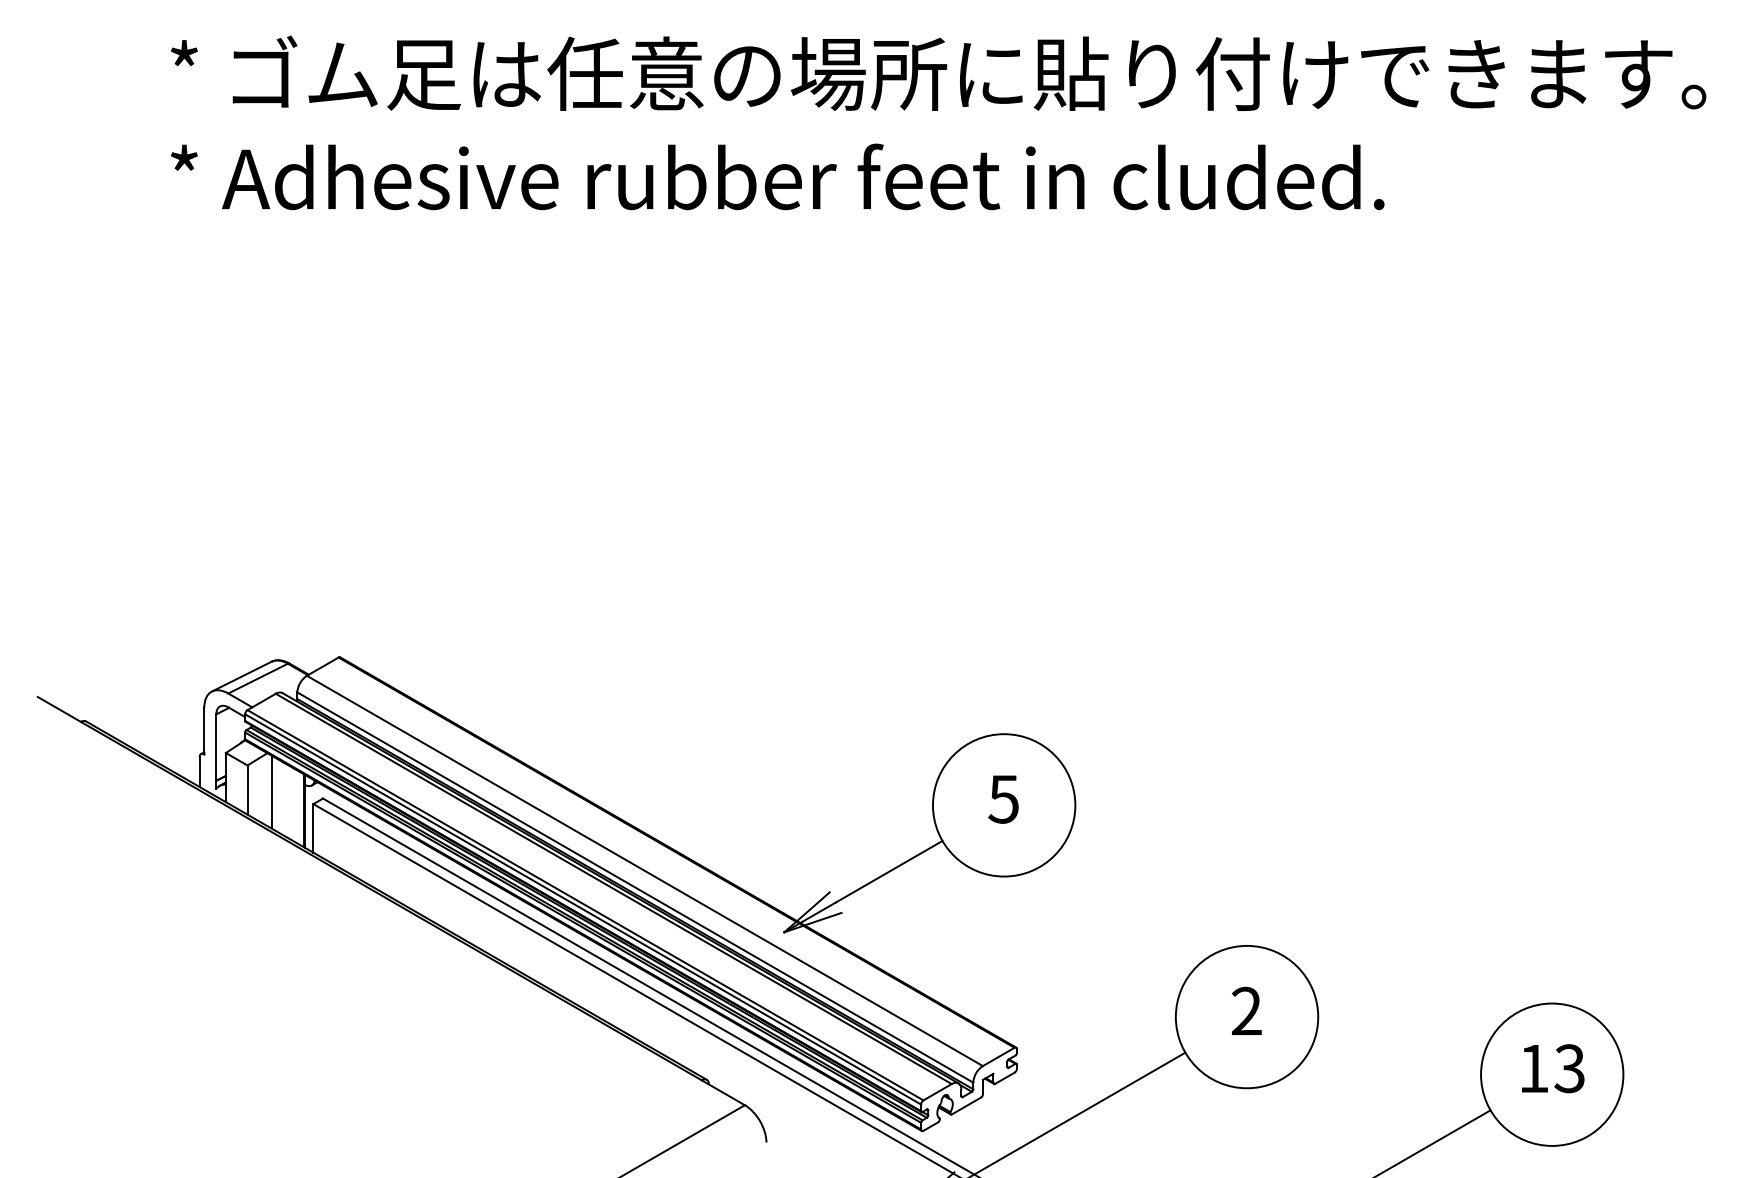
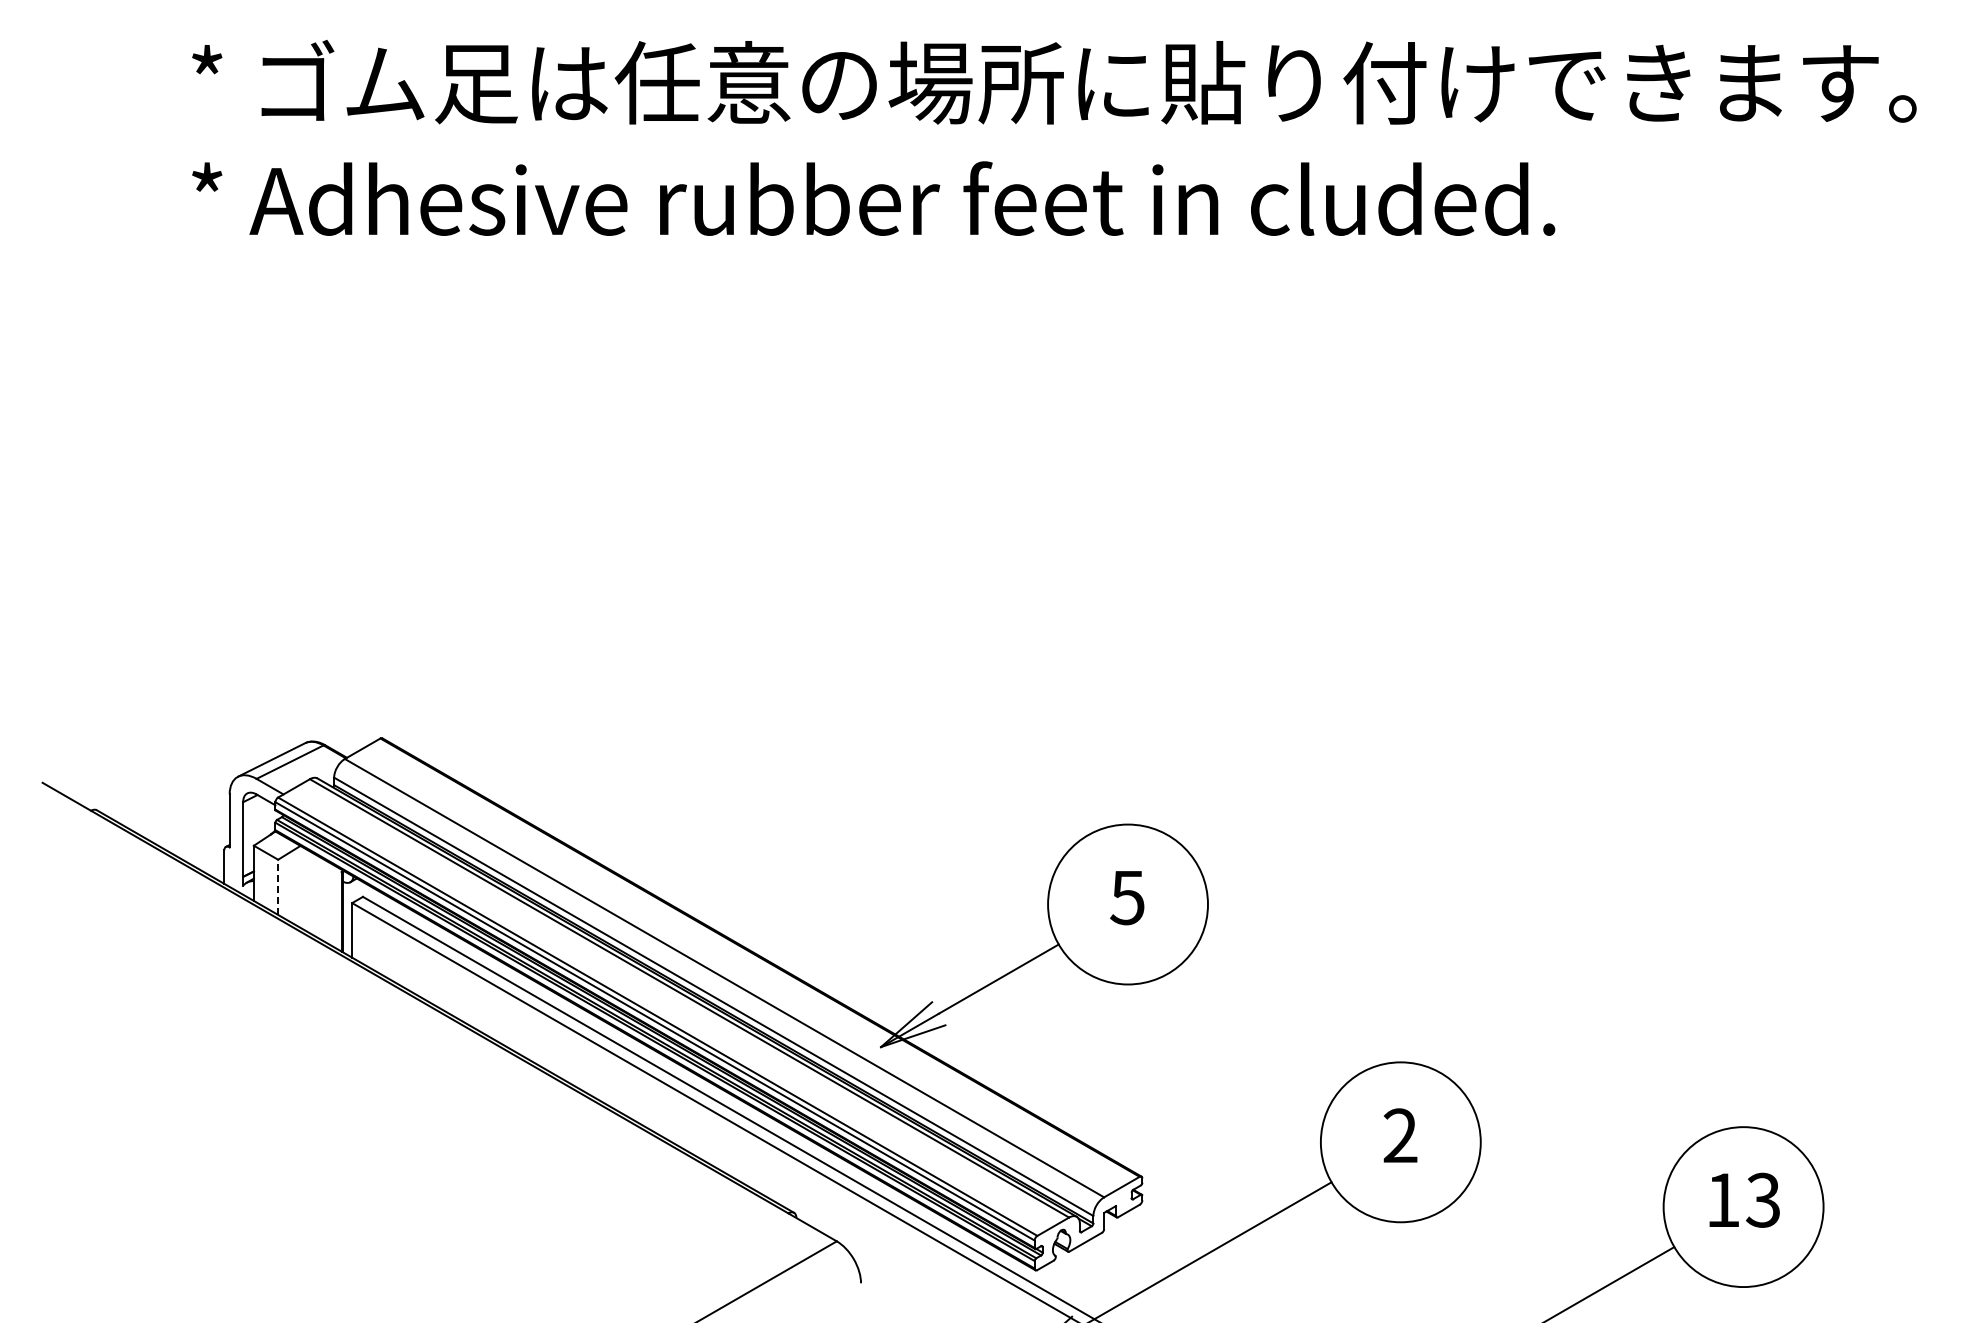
line: (247, 790) -> (278, 887), solid -> dashed
line: (271, 791) -> (305, 889), removed

